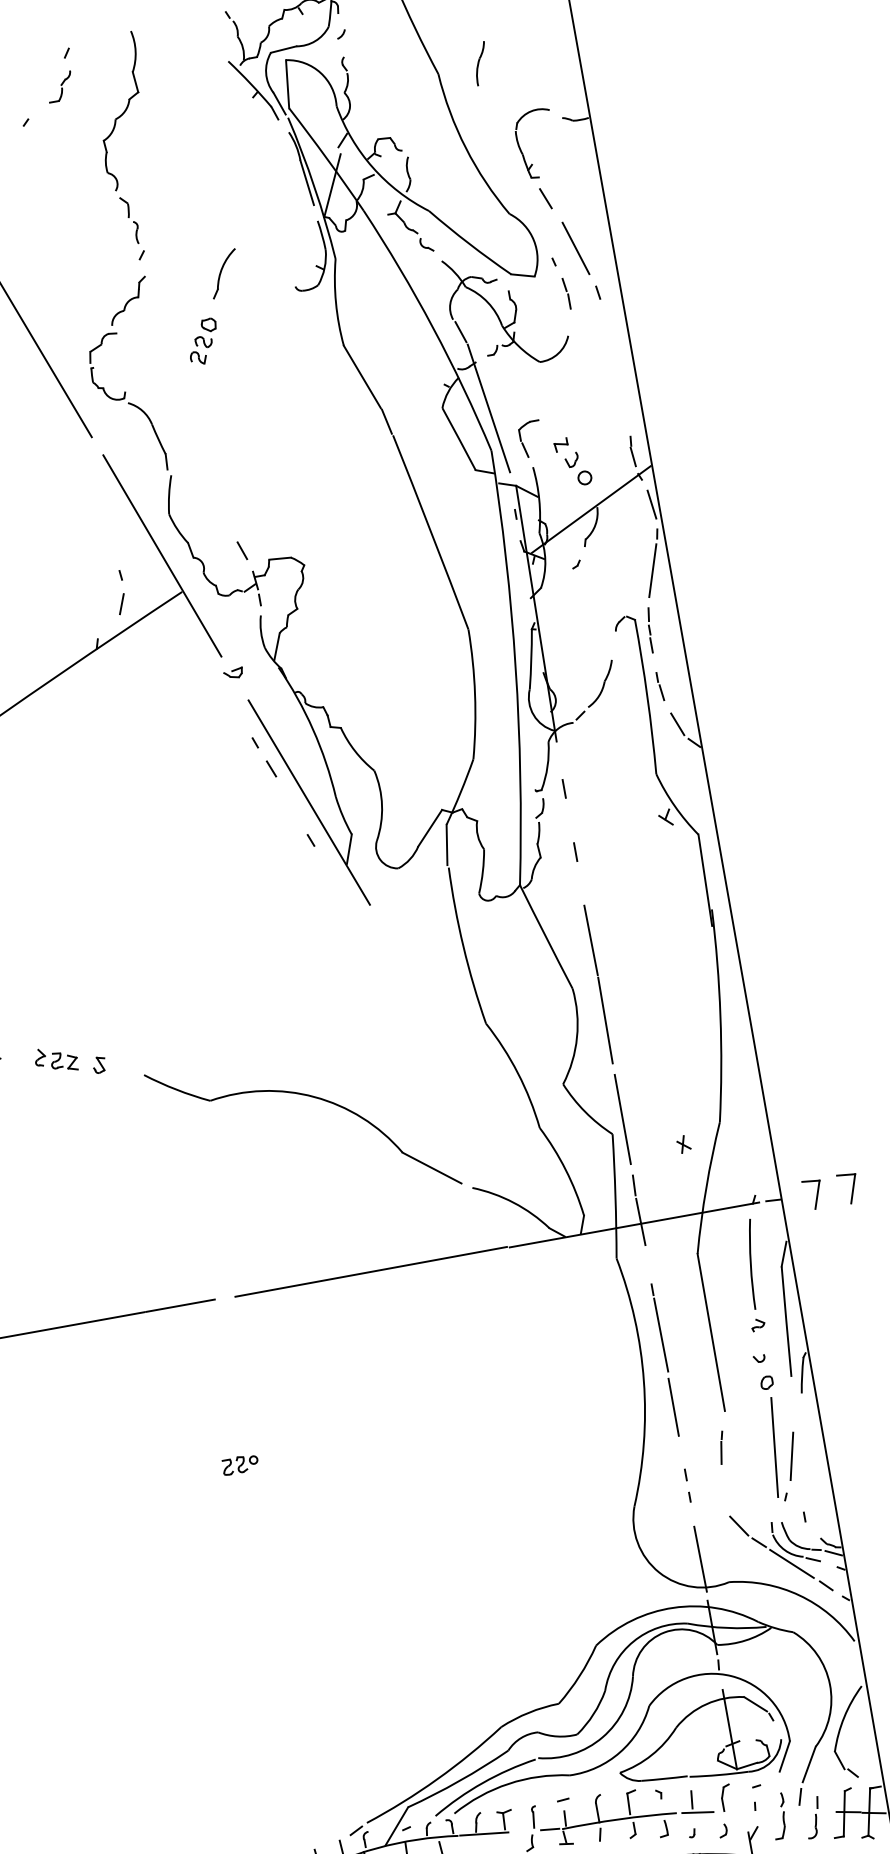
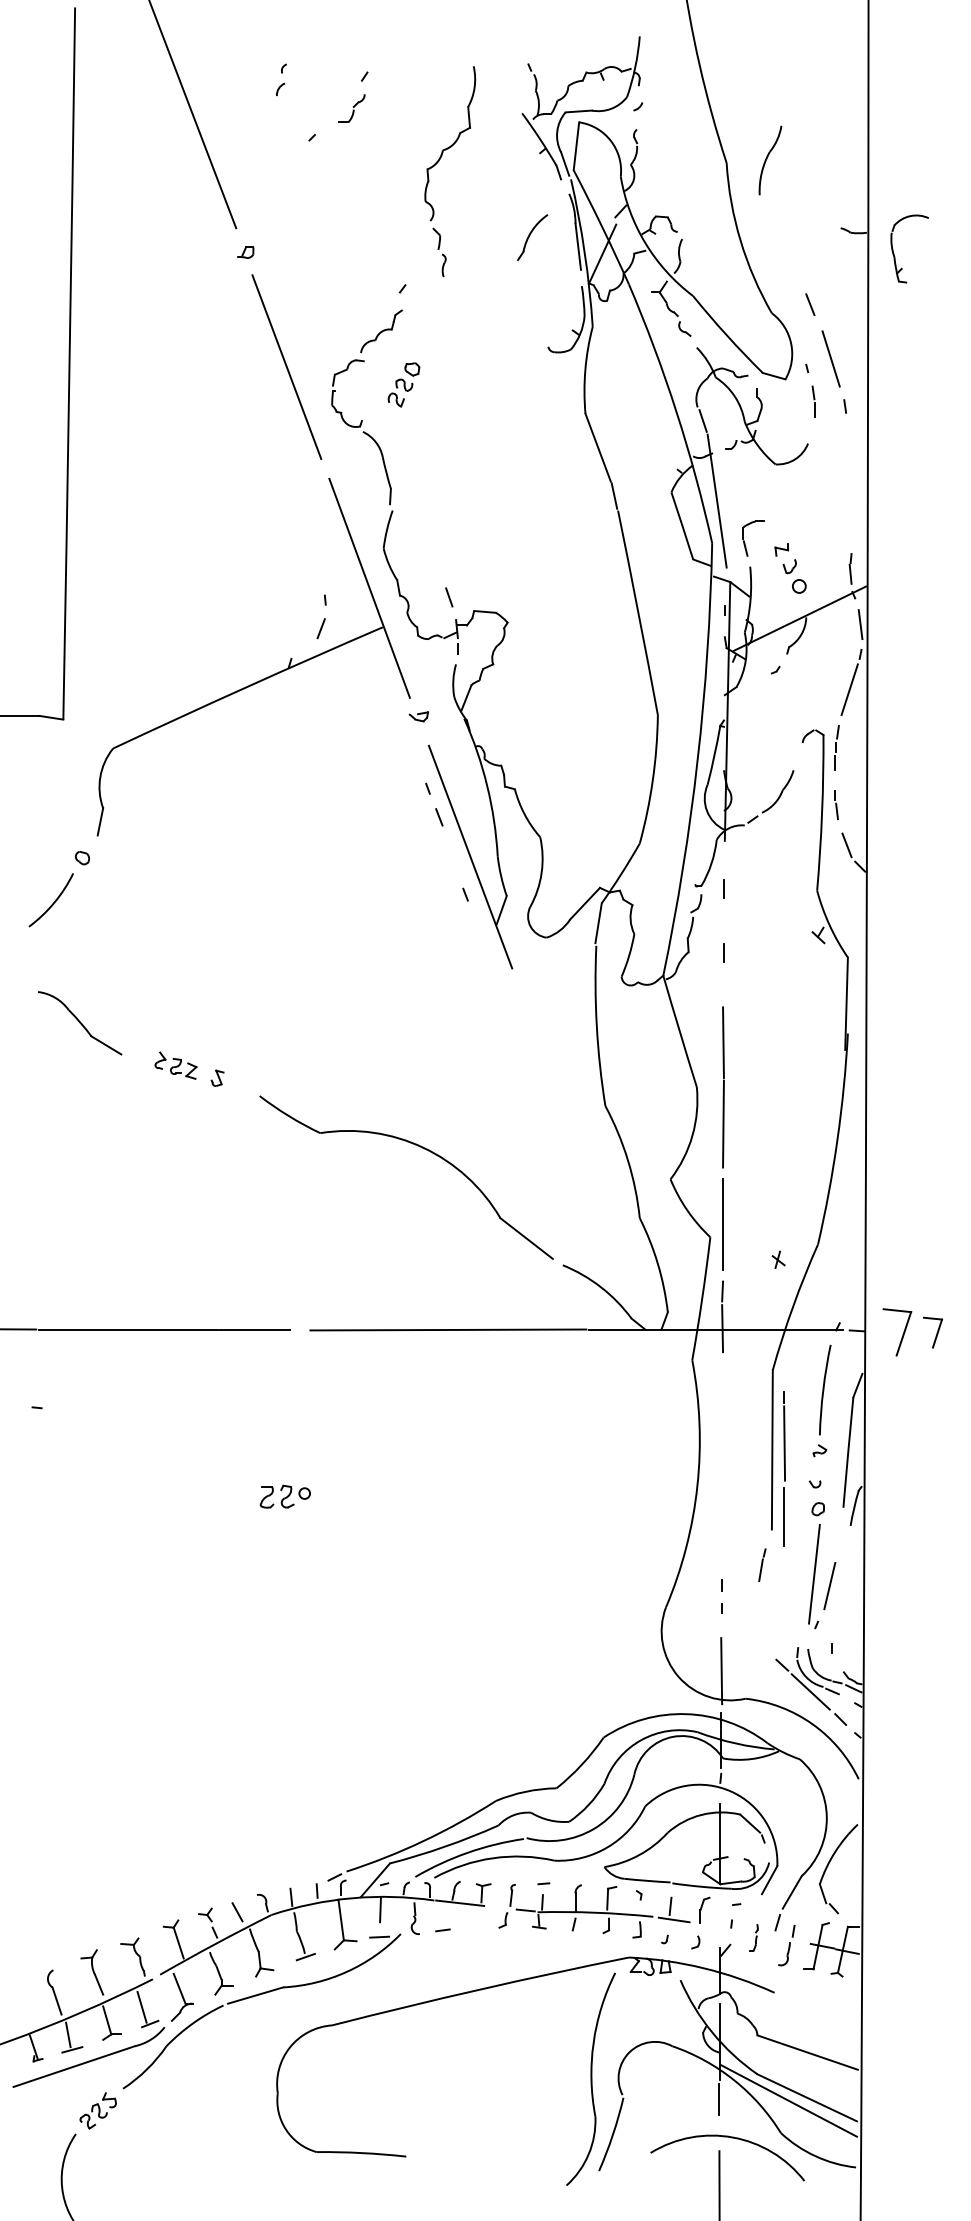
part: (480, 62) -> (770, 159), size x1.6
part: (114, 130) -> (439, 161), moved
part: (522, 150) -> (894, 253), moved
part: (224, 273) -> (532, 237), moved
part: (202, 341) -> (403, 384), moved
part: (812, 1194) -> (896, 1331), size x1.6
line: (665, 1359) -> (784, 1468), moved
part: (240, 1464) -> (285, 1496), size x1.4
line: (739, 1526) -> (765, 1645), removed
part: (779, 1815) -> (753, 1937), size x0.6

